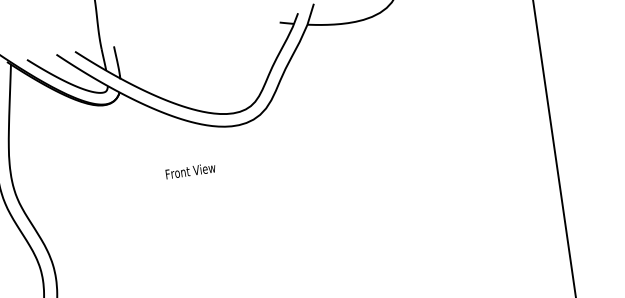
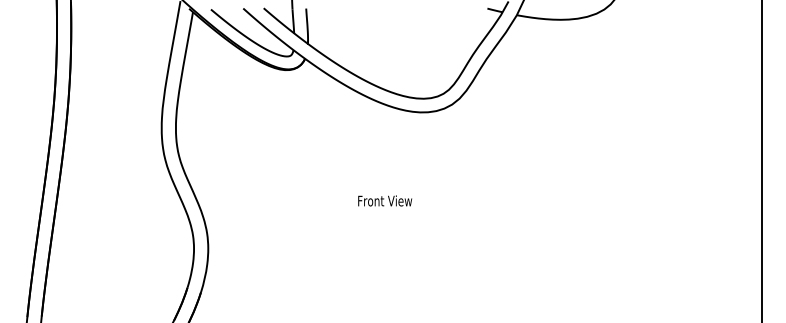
text: (190, 170) -> (385, 200), moved

